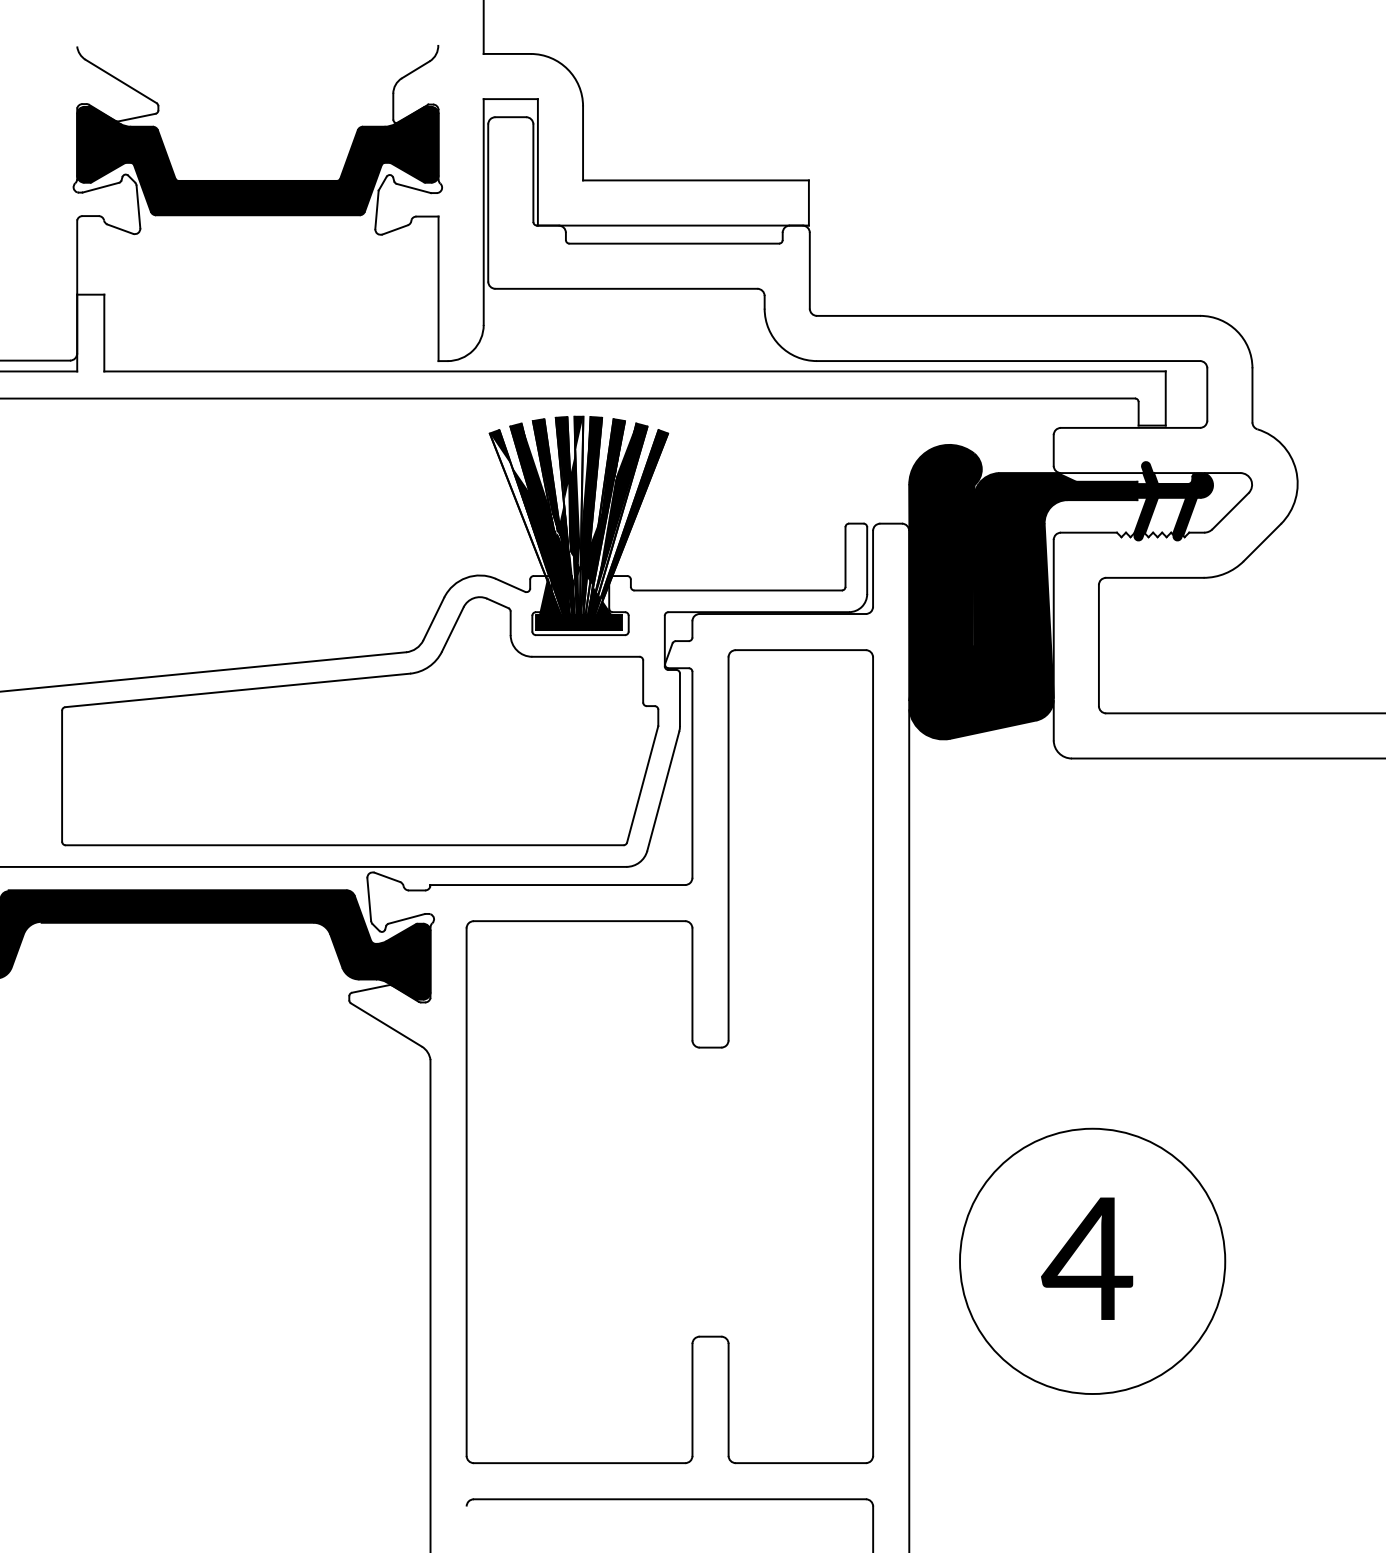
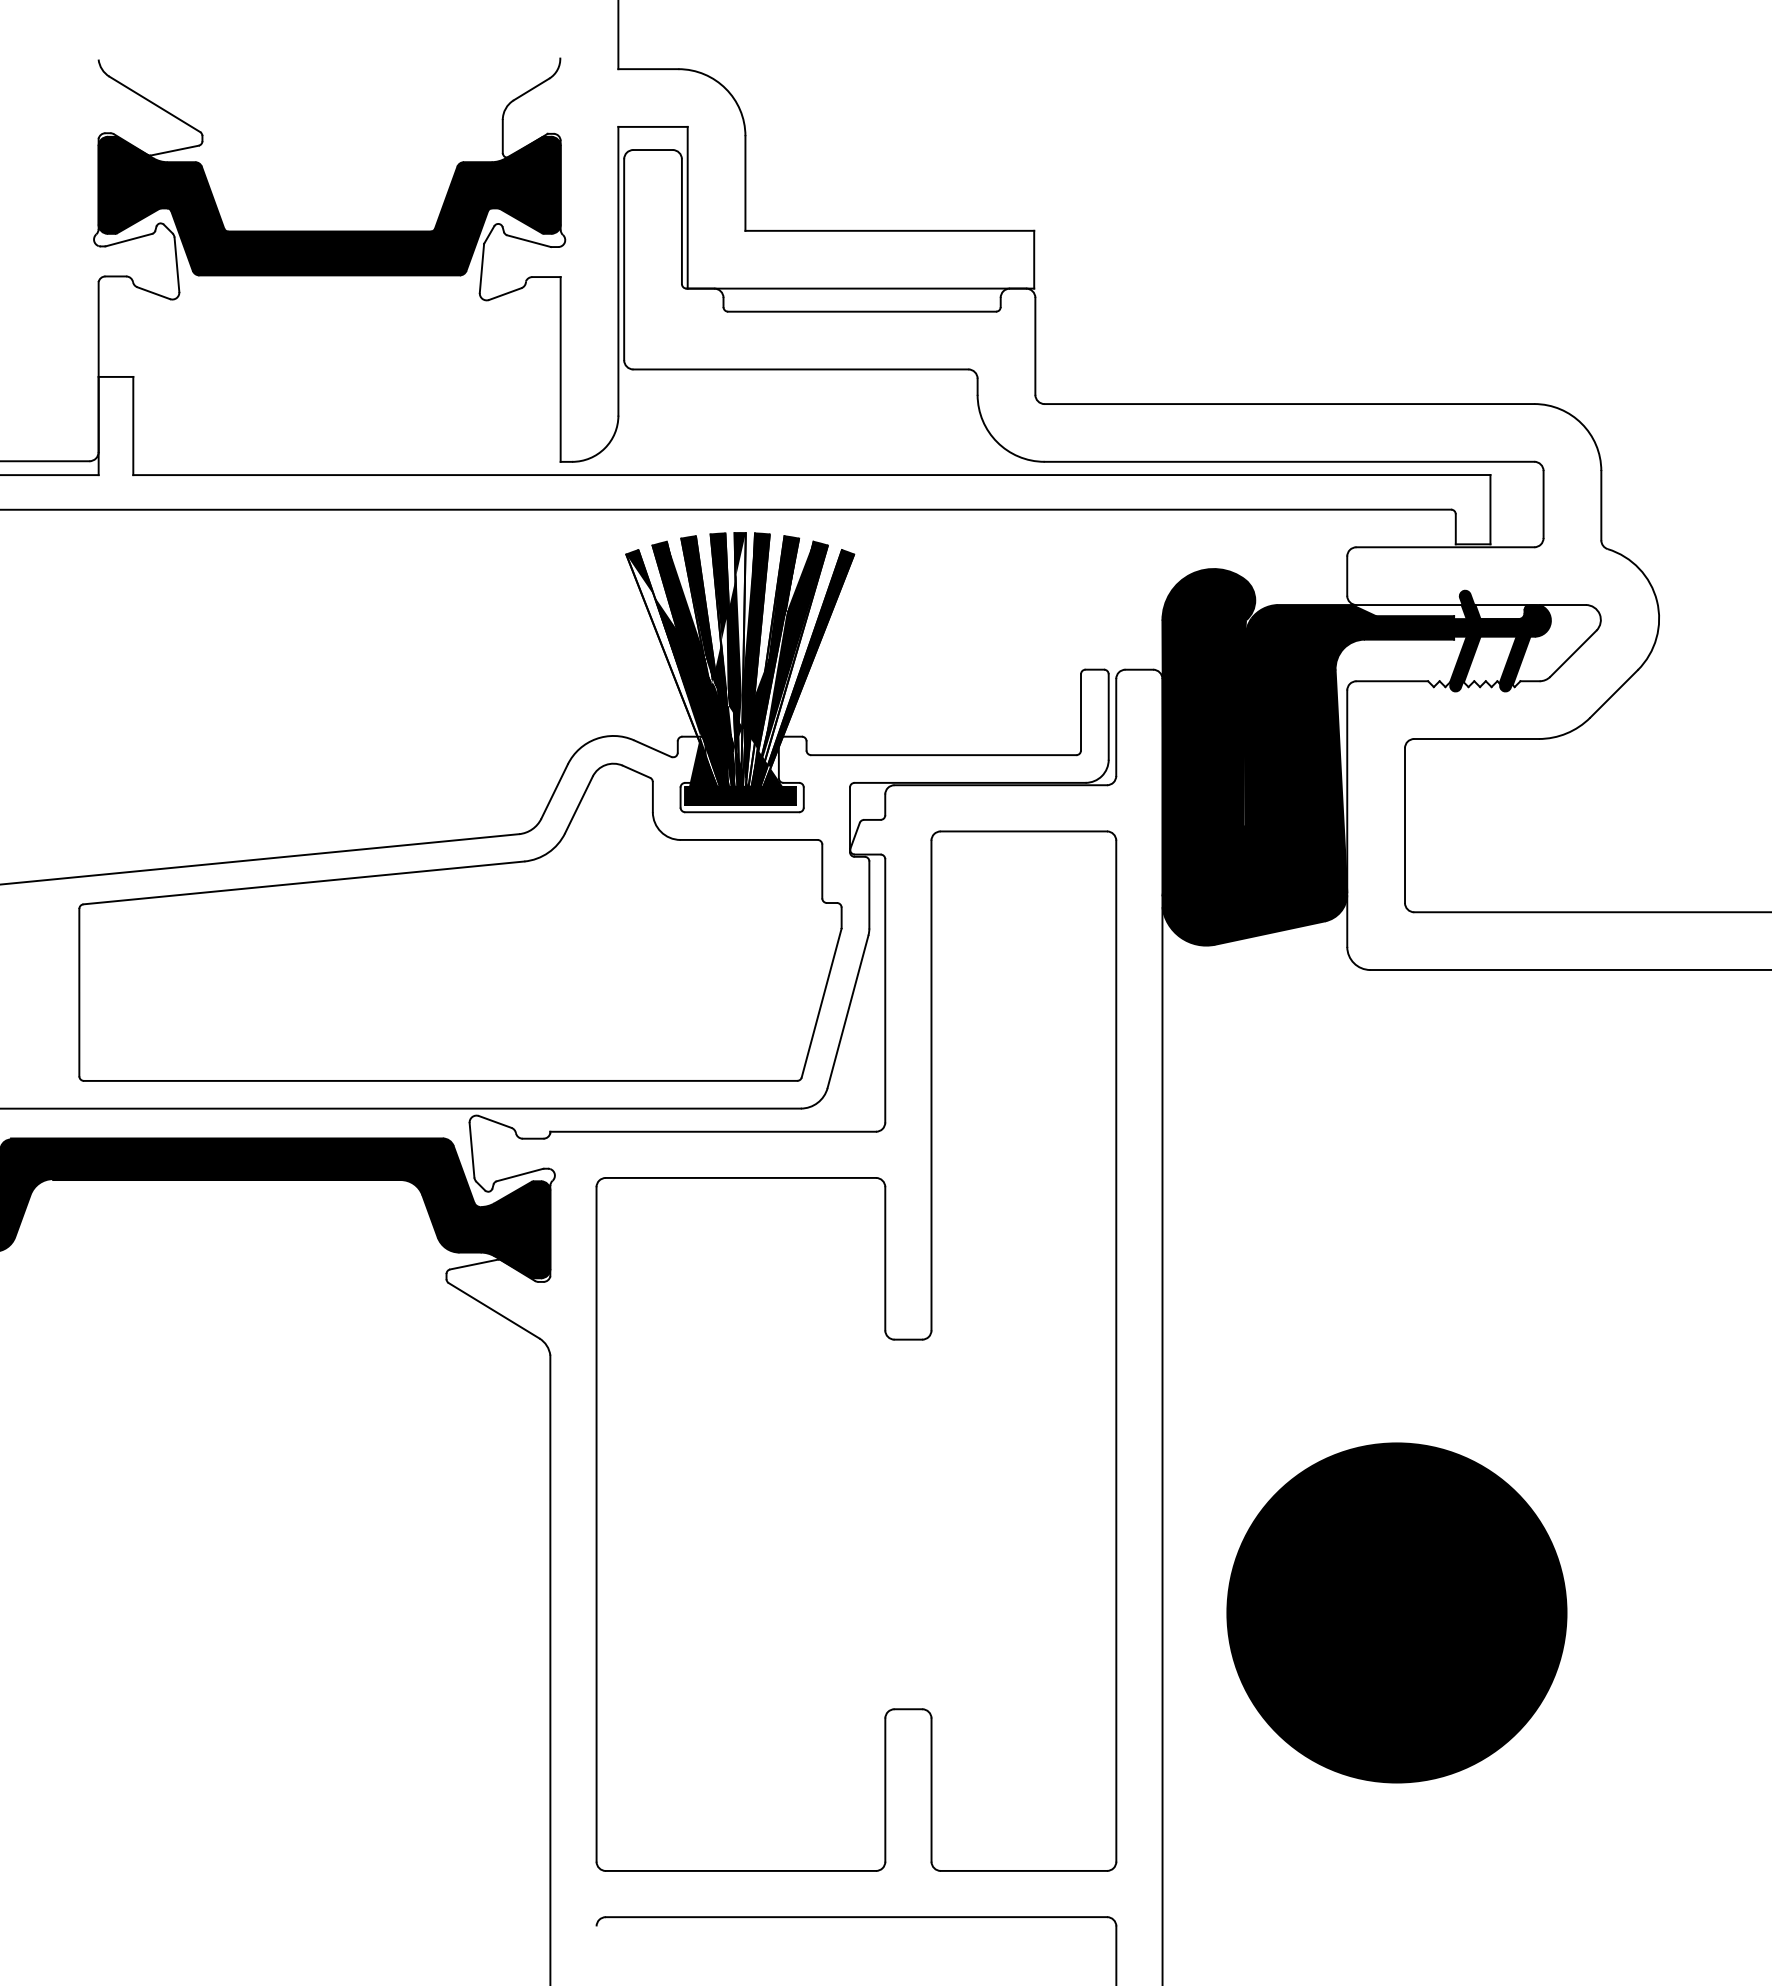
fill: (1092, 1261) -> (1396, 1612), added

